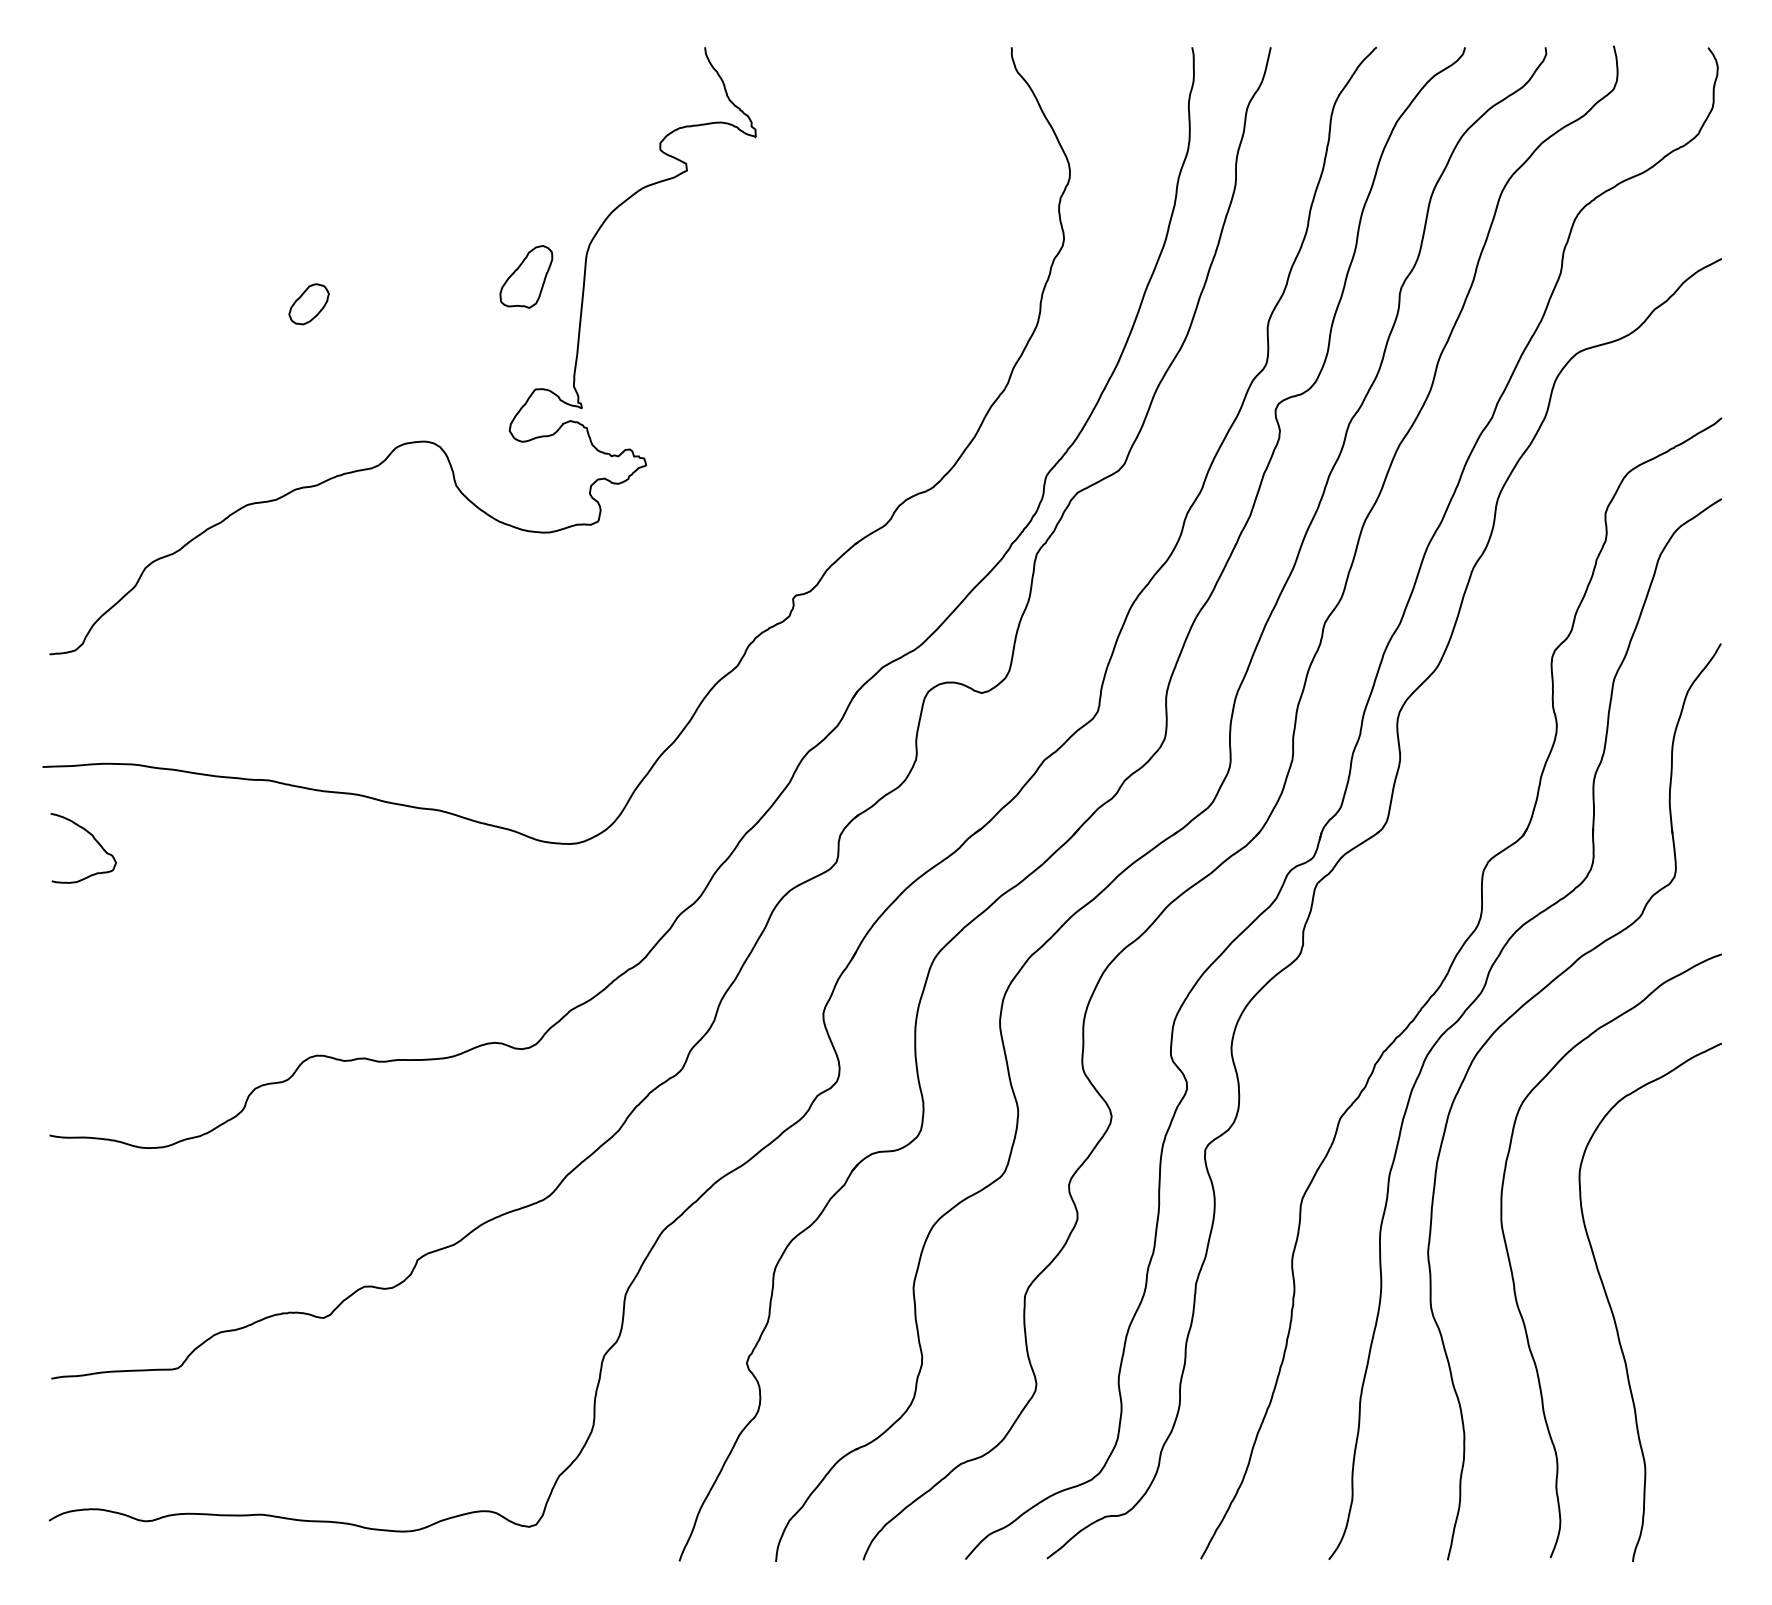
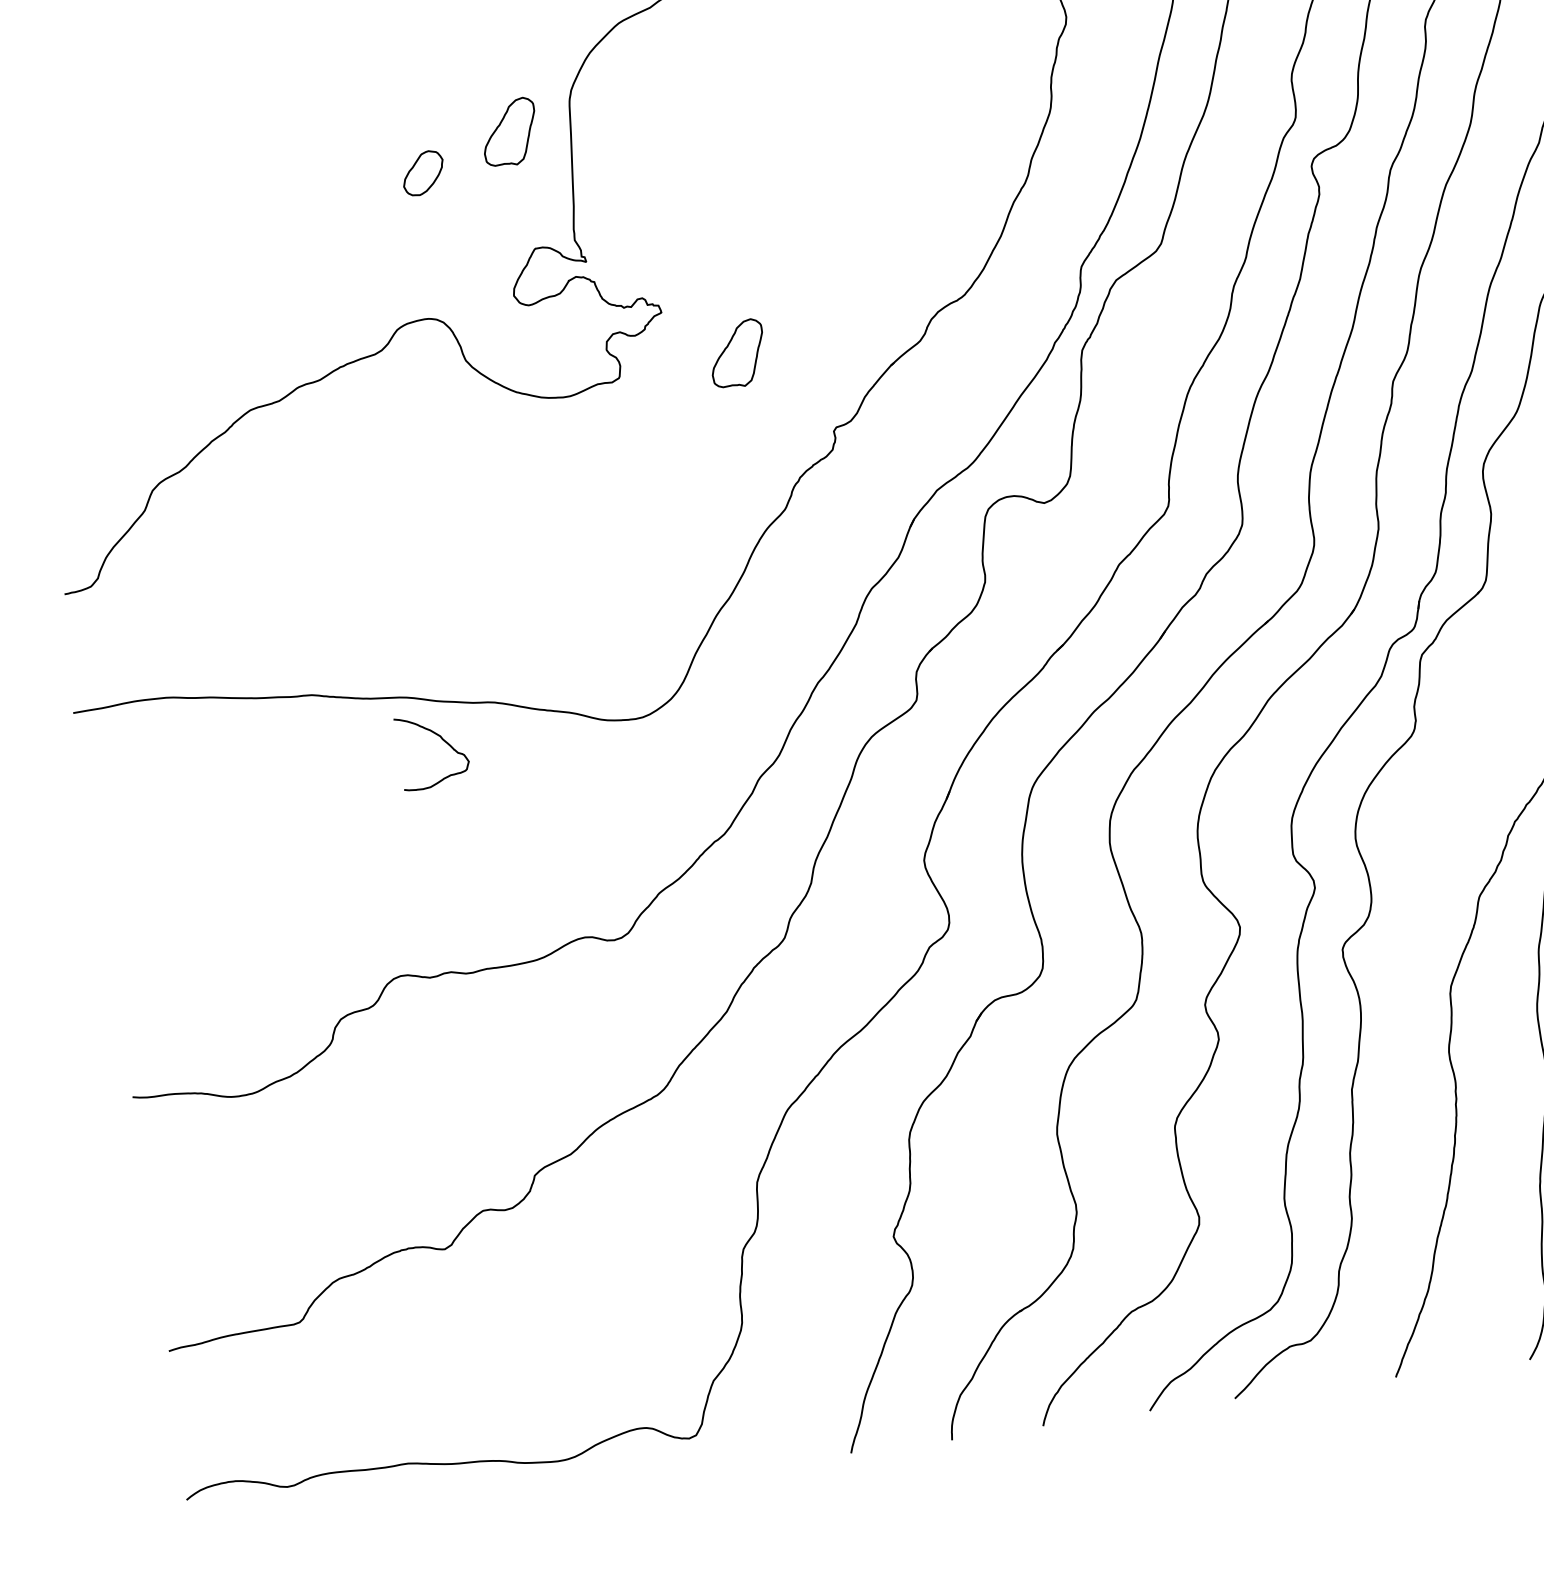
part: (308, 304) -> (422, 173), moved
part: (712, 513) -> (737, 353), added
curve: (94, 840) -> (443, 741), moved

